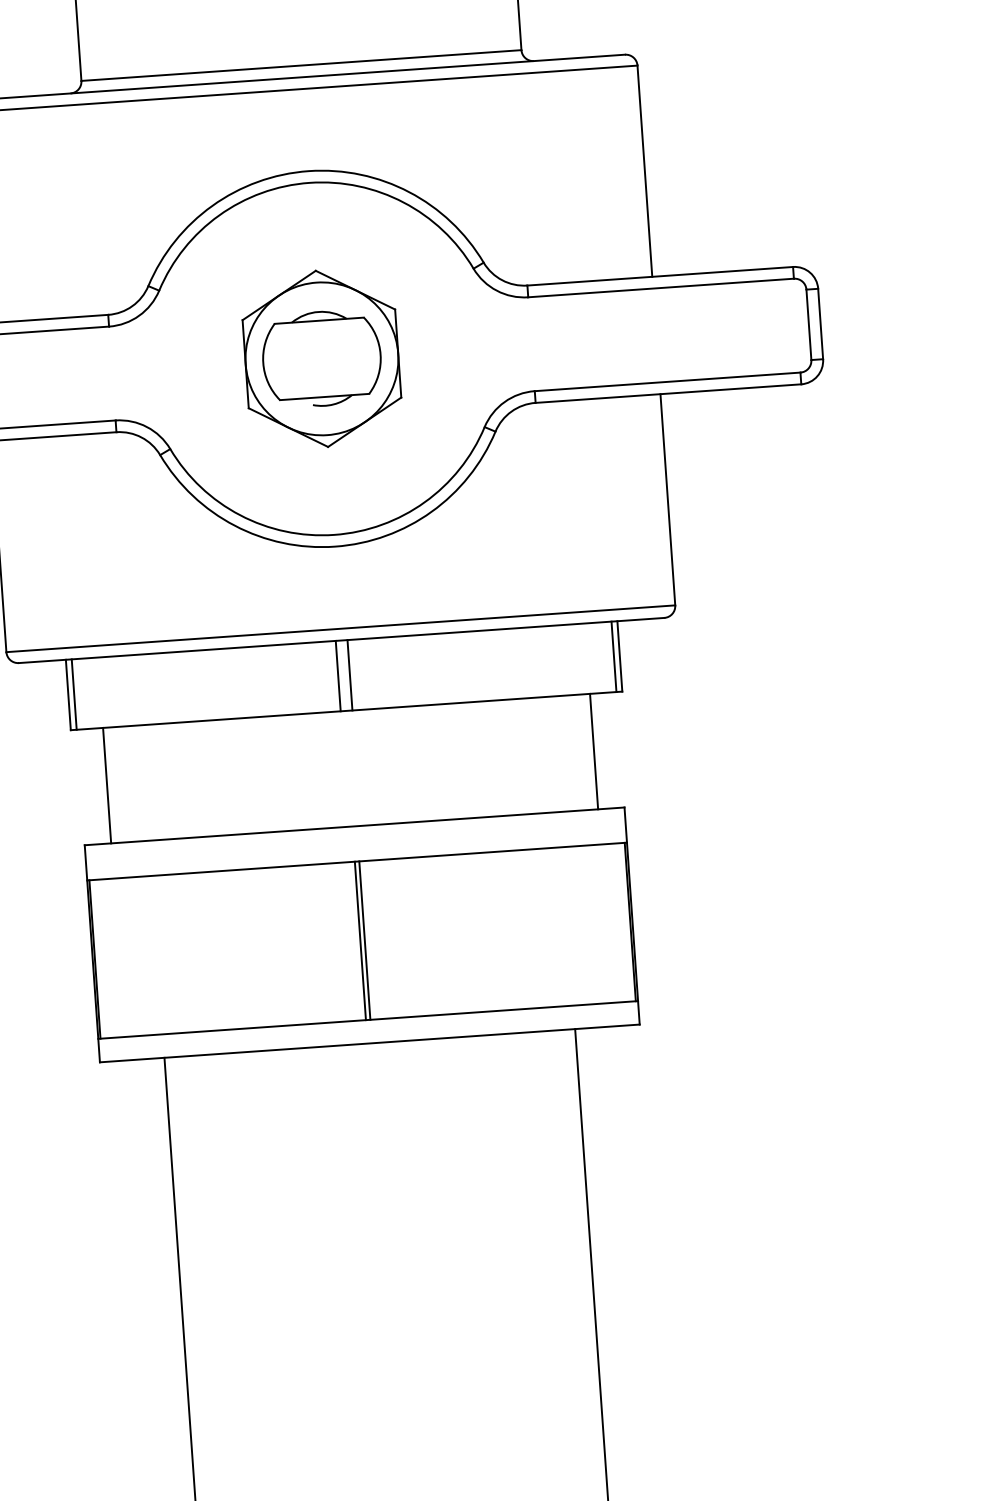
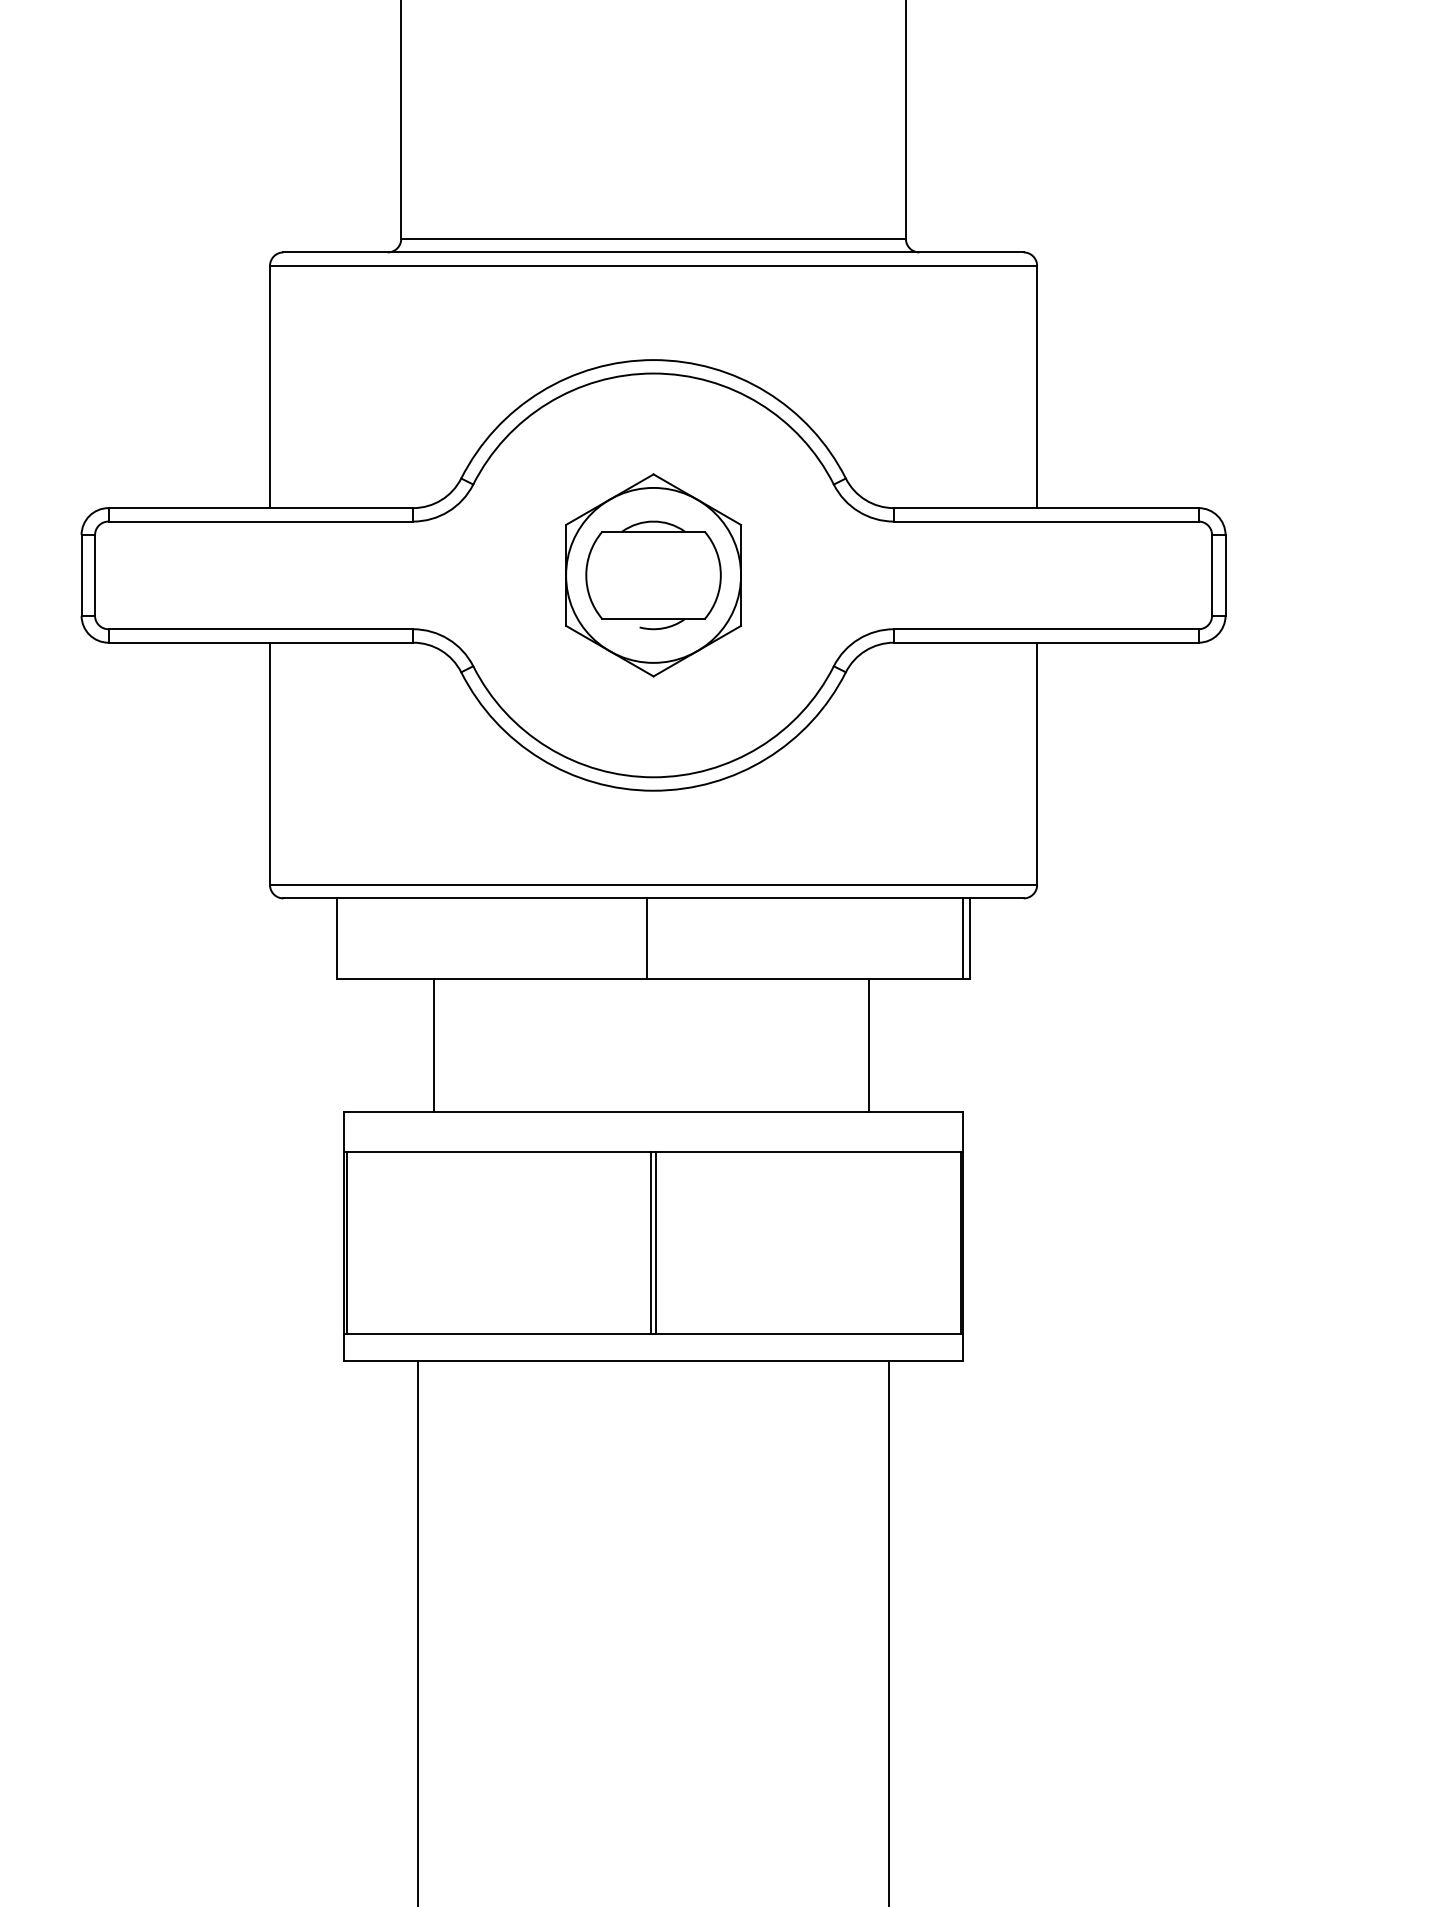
line: (350, 675) -> (660, 938), removed
line: (74, 694) -> (344, 938), removed
line: (593, 751) -> (868, 1045), moved
line: (107, 785) -> (434, 1045), moved

